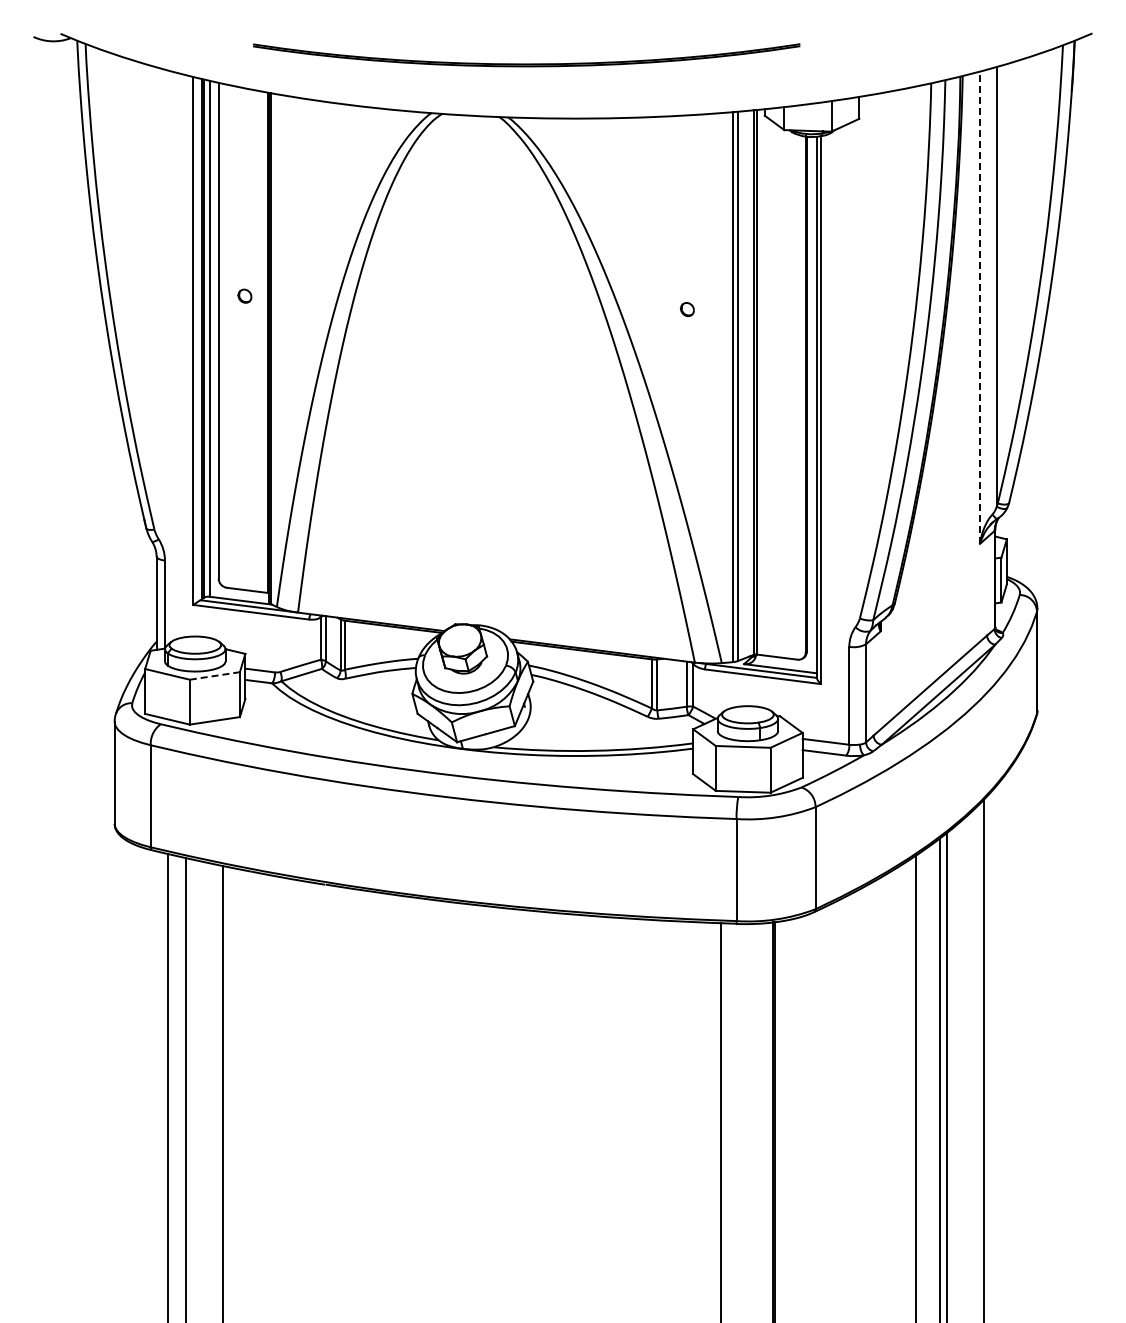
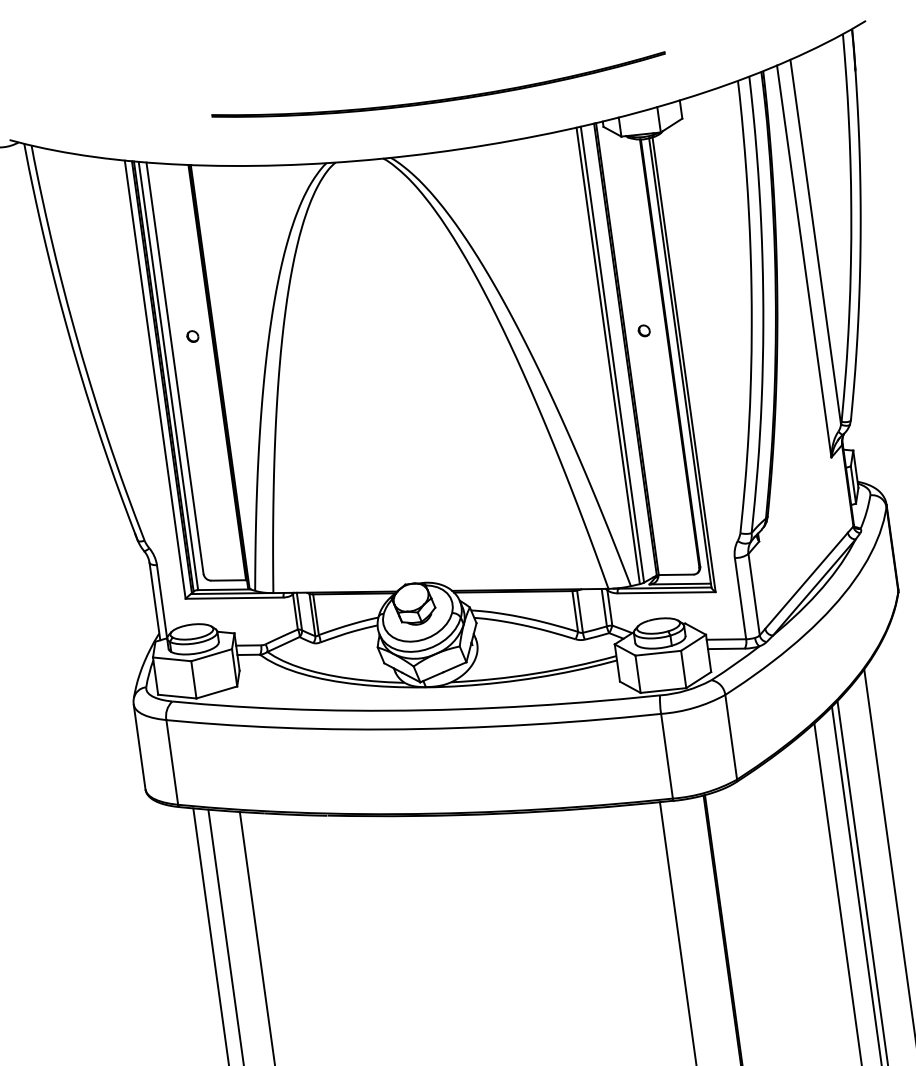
part: (526, 63) -> (440, 99), moved
line: (979, 307) -> (803, 261), dashed -> solid
part: (686, 309) -> (643, 330), moved
line: (215, 675) -> (212, 654), dashed -> solid

